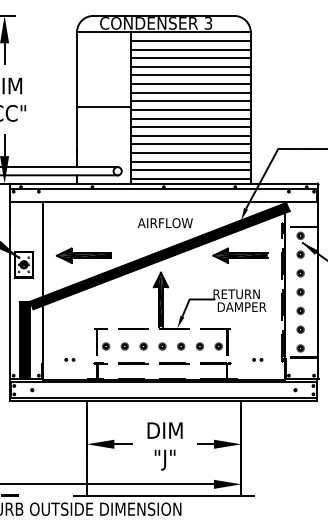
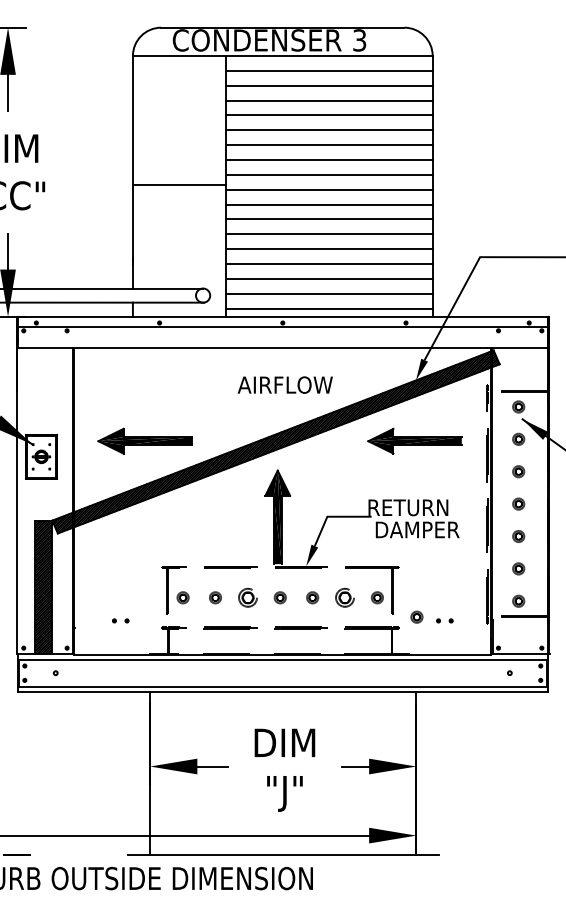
part: (143, 346) -> (247, 597), size x1.6
part: (199, 346) -> (344, 597), size x1.6
part: (241, 357) -> (416, 616), added

